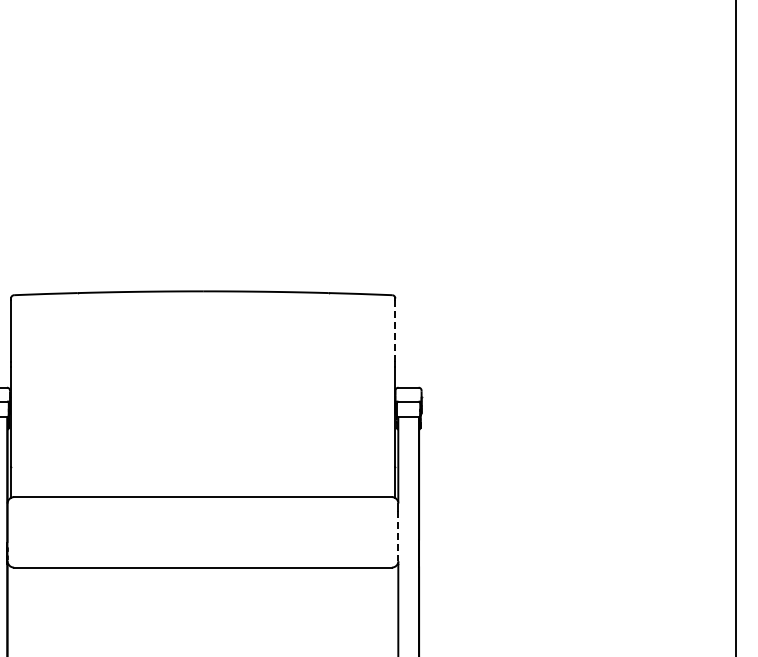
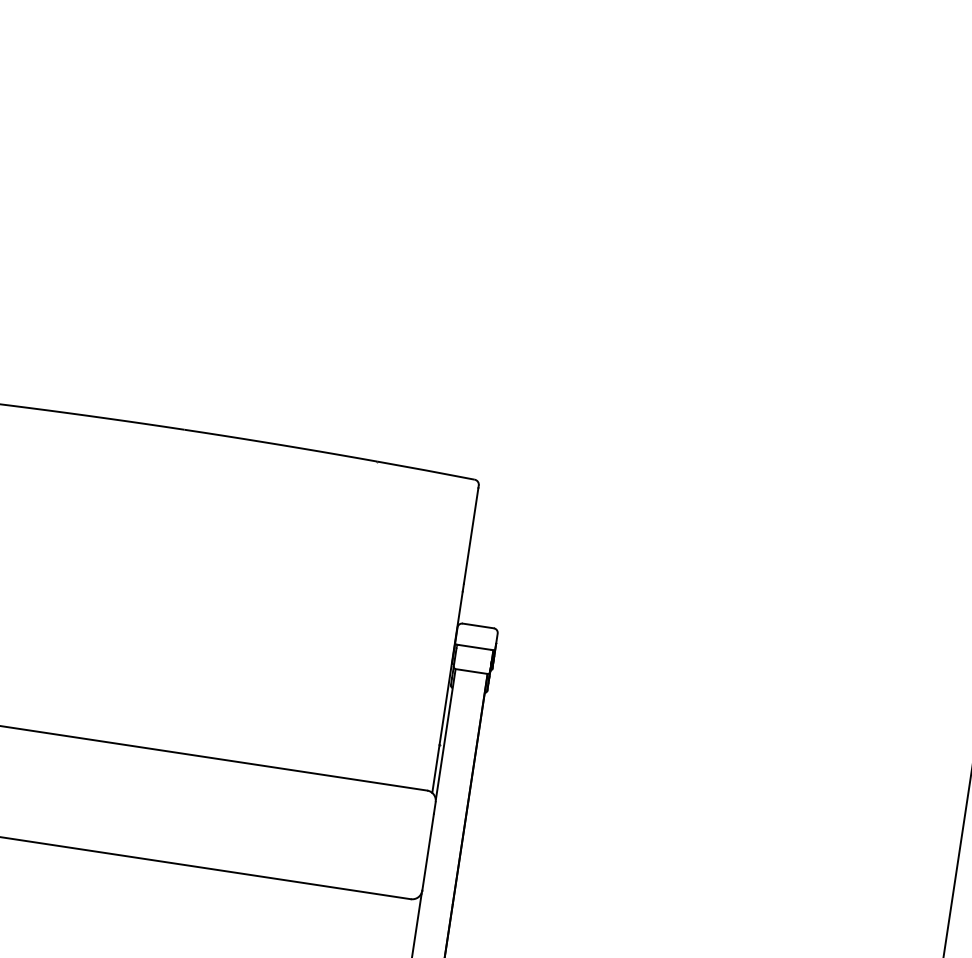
line: (395, 330) -> (471, 534), dashed -> solid
line: (398, 536) -> (428, 852), dashed -> solid

